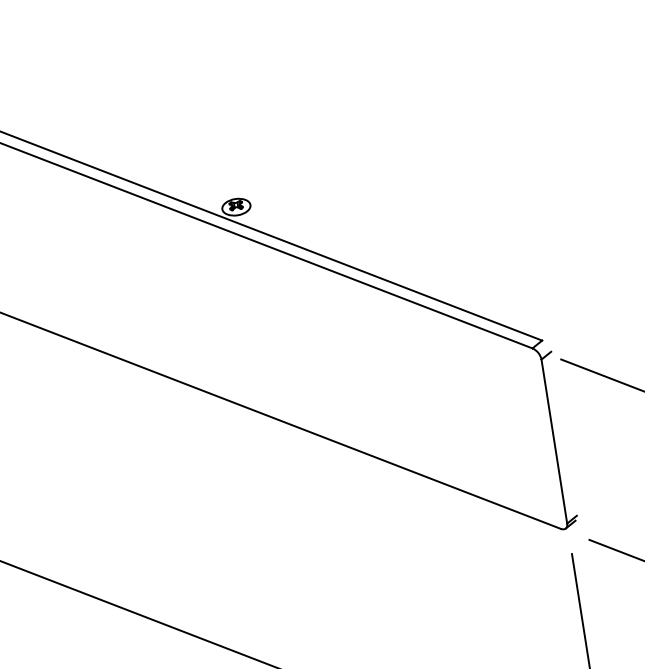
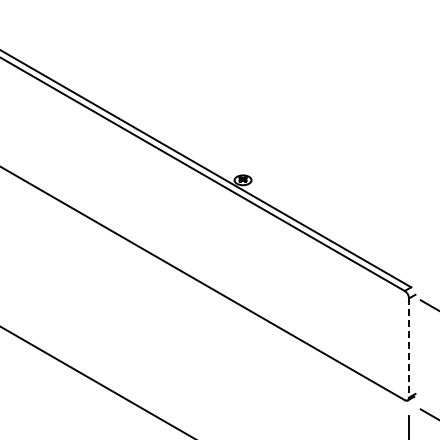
line: (555, 442) -> (409, 348), solid -> dashed

